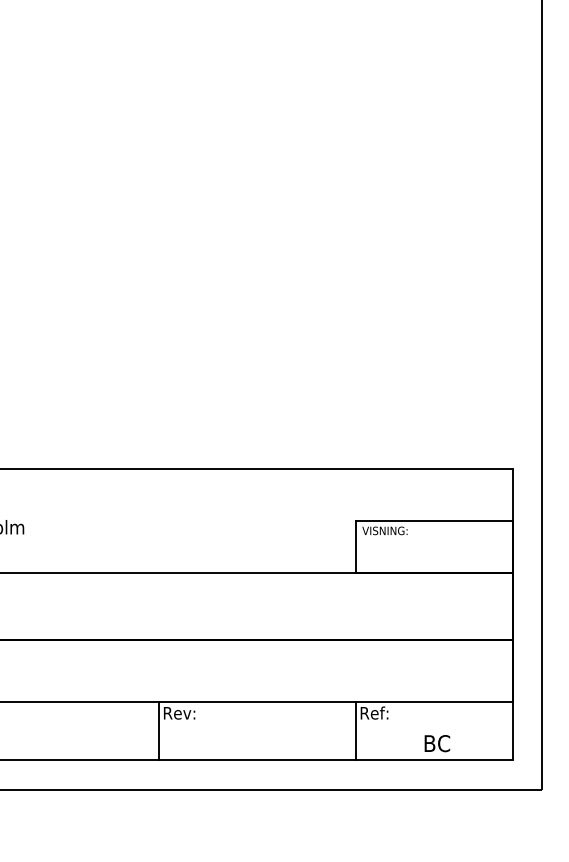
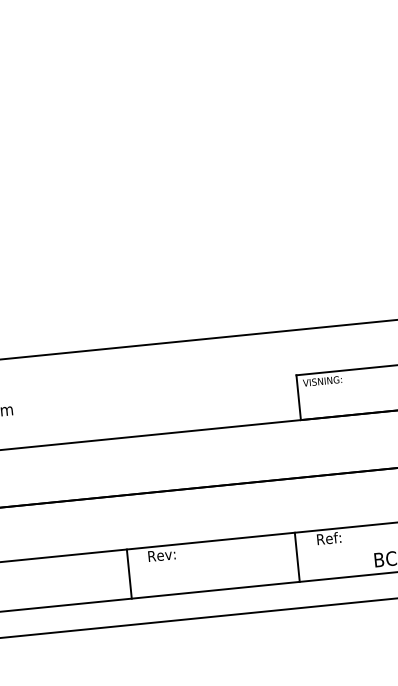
line: (158, 730) -> (129, 573), moved
line: (355, 730) -> (297, 556), moved

